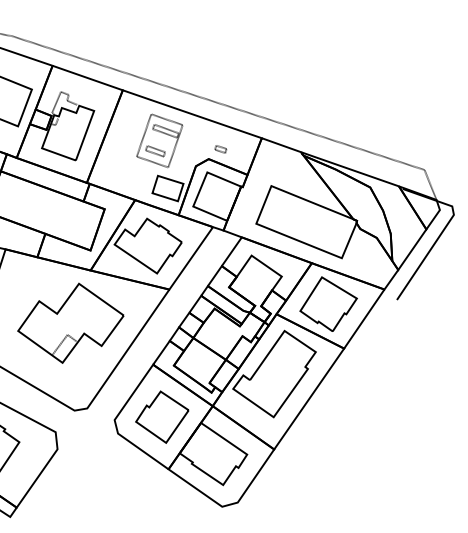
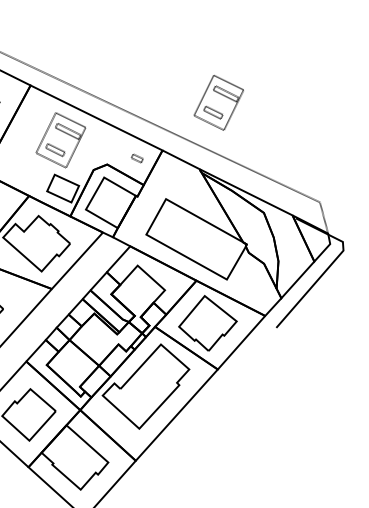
part: (311, 83) -> (218, 102), added
part: (220, 149) -> (136, 158), moved

